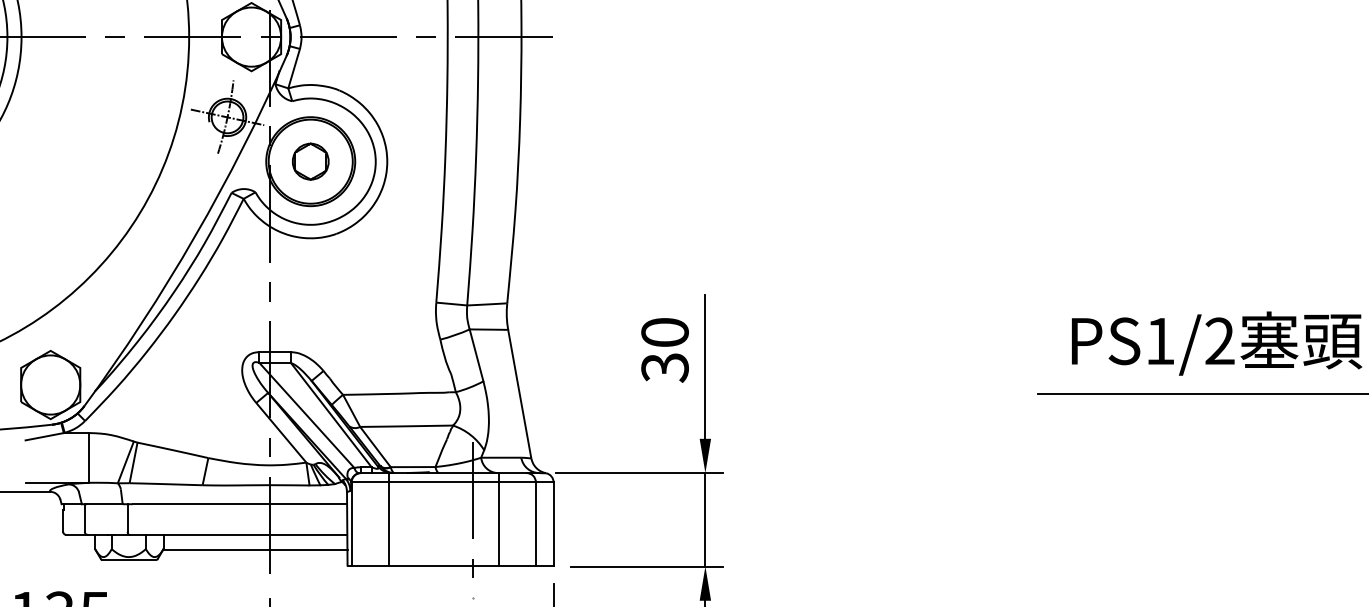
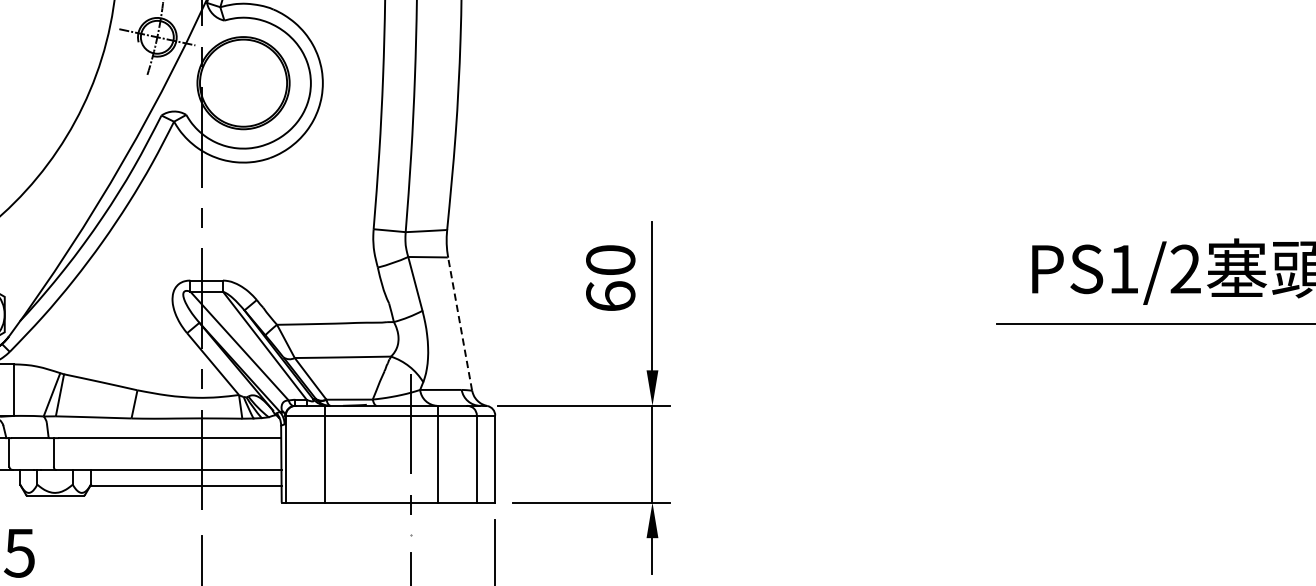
part: (310, 161) -> (243, 82), removed
text: (664, 367) -> (610, 296), 30 -> 60
line: (519, 393) -> (459, 323), solid -> dashed

